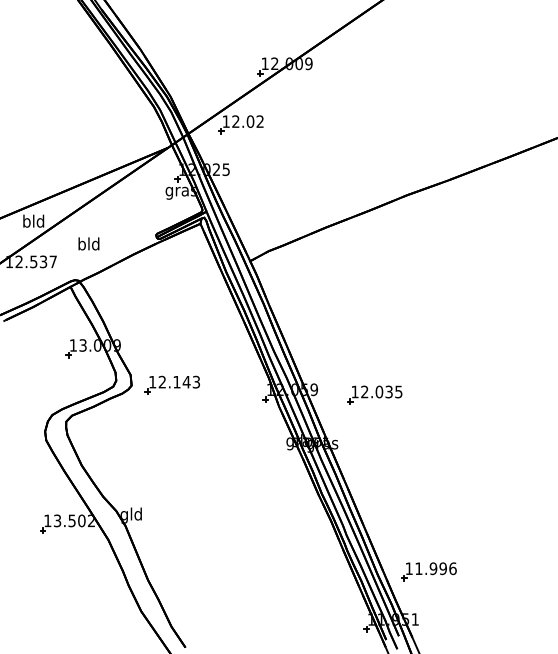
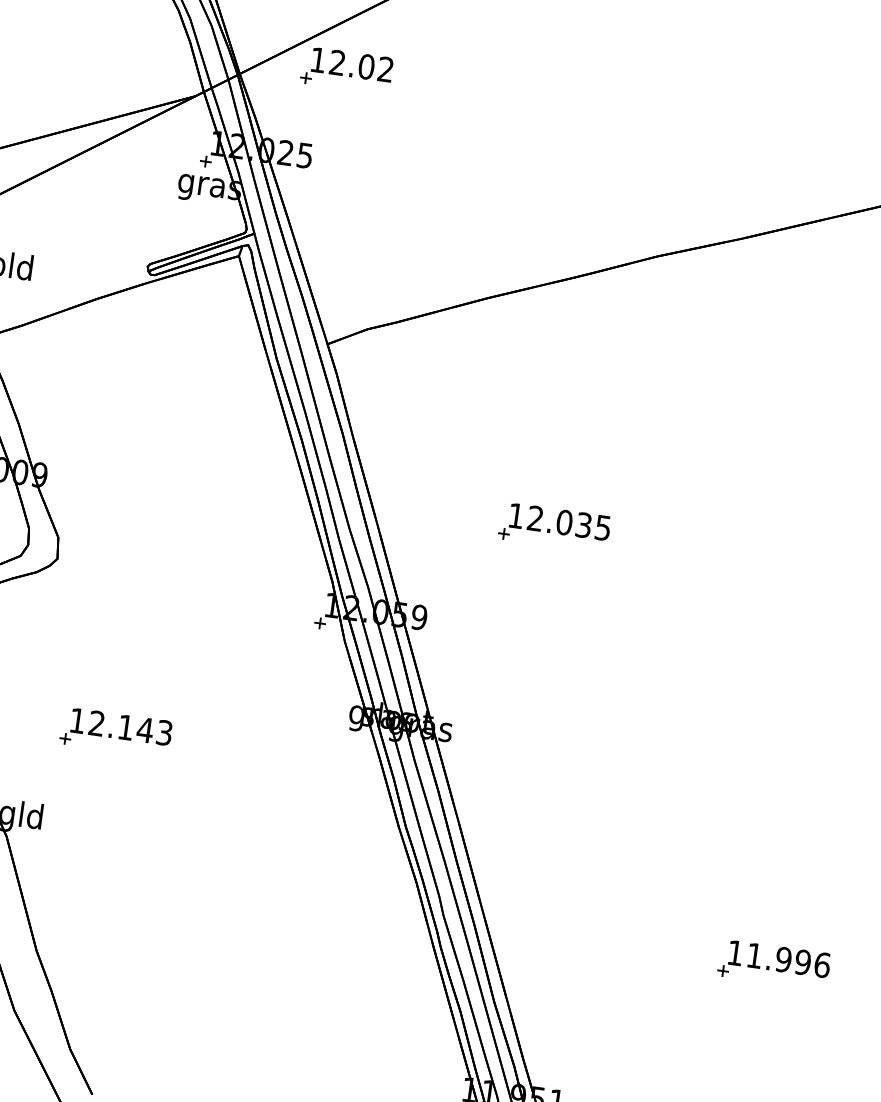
part: (171, 384) -> (114, 730), moved
part: (374, 394) -> (554, 526), moved
part: (428, 571) -> (772, 963), moved

